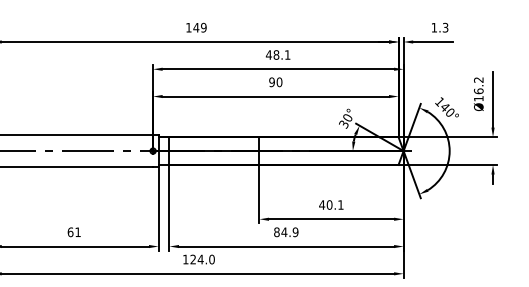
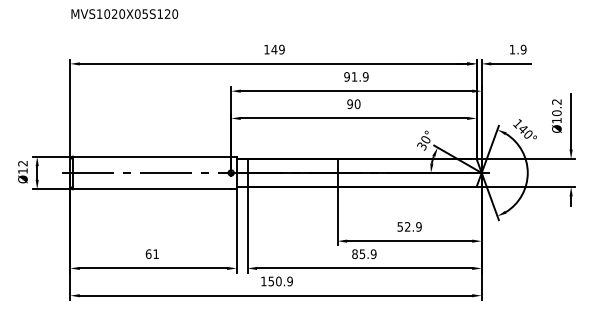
text: (445, 27) -> (523, 49), 1.3 -> 1.9
text: (278, 54) -> (356, 76), 48.1 -> 91.9
text: (478, 90) -> (556, 112), Ø16.2 -> Ø10.2
text: (331, 204) -> (409, 226), 40.1 -> 52.9
text: (284, 232) -> (362, 254), 84.9 -> 85.9
text: (202, 259) -> (280, 281), 124.0 -> 150.9

